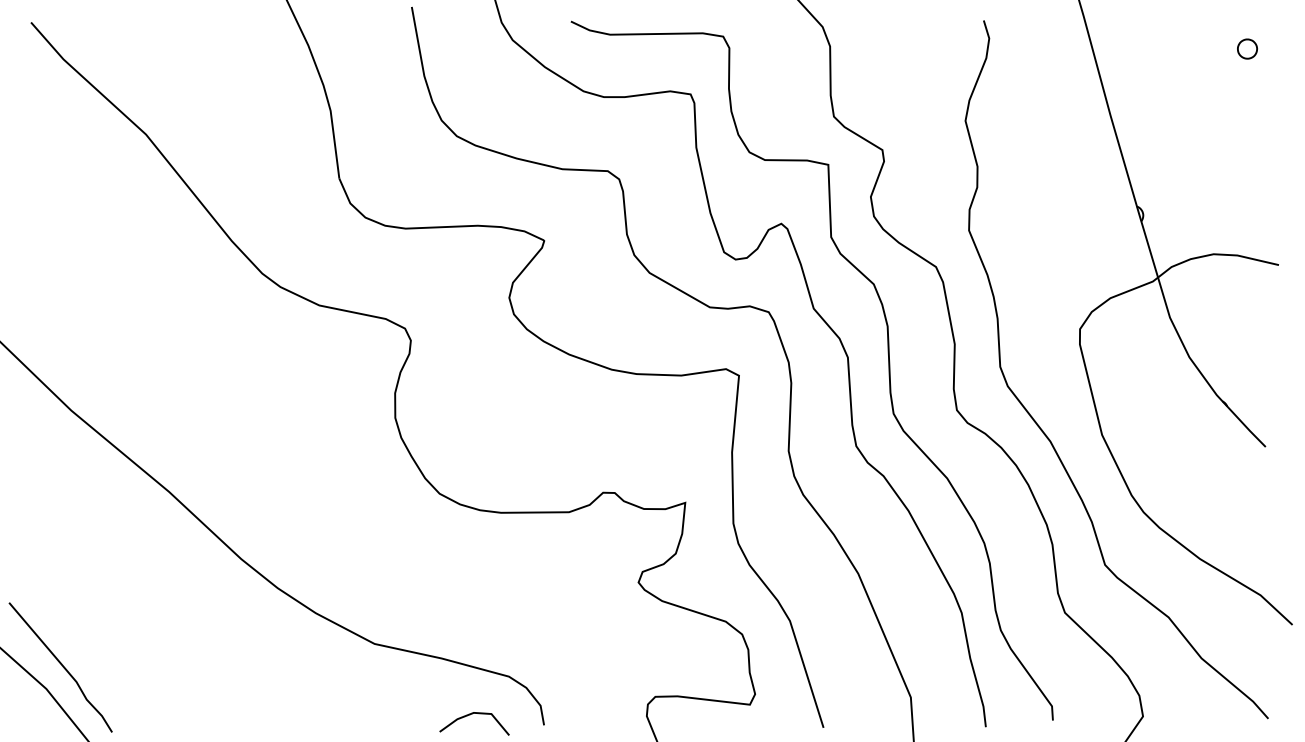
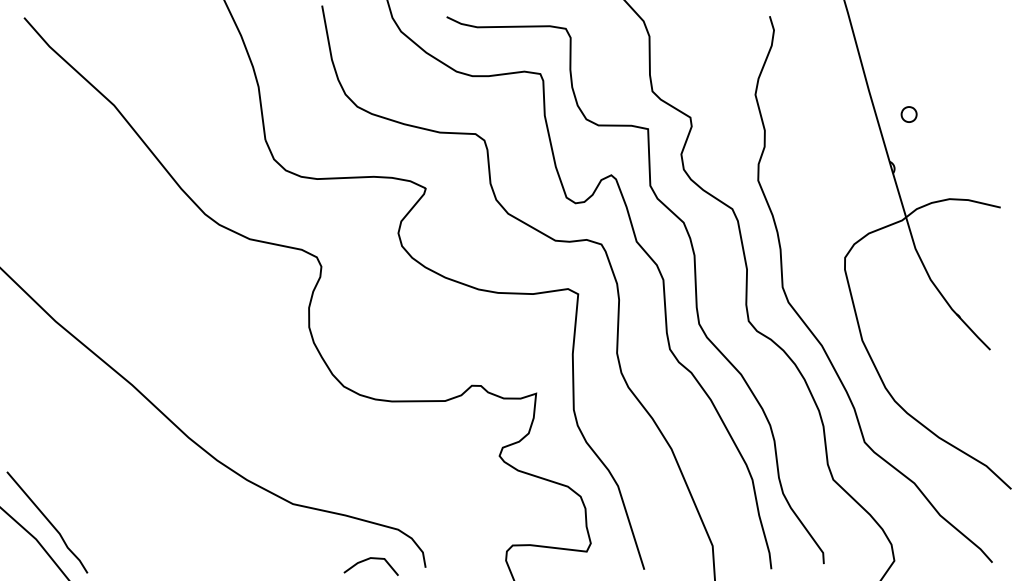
part: (1246, 48) -> (908, 114), moved

